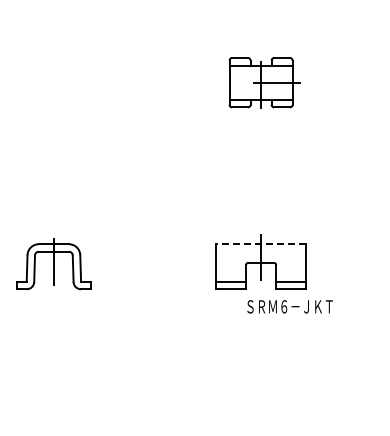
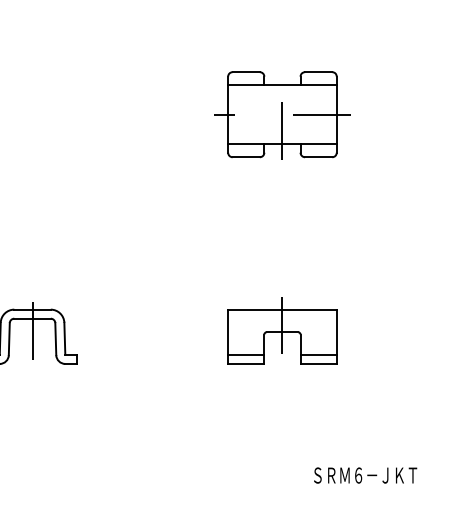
part: (260, 82) -> (281, 114), size x1.43
line: (260, 244) -> (281, 309), dashed -> solid
text: (289, 306) -> (364, 475), moved

